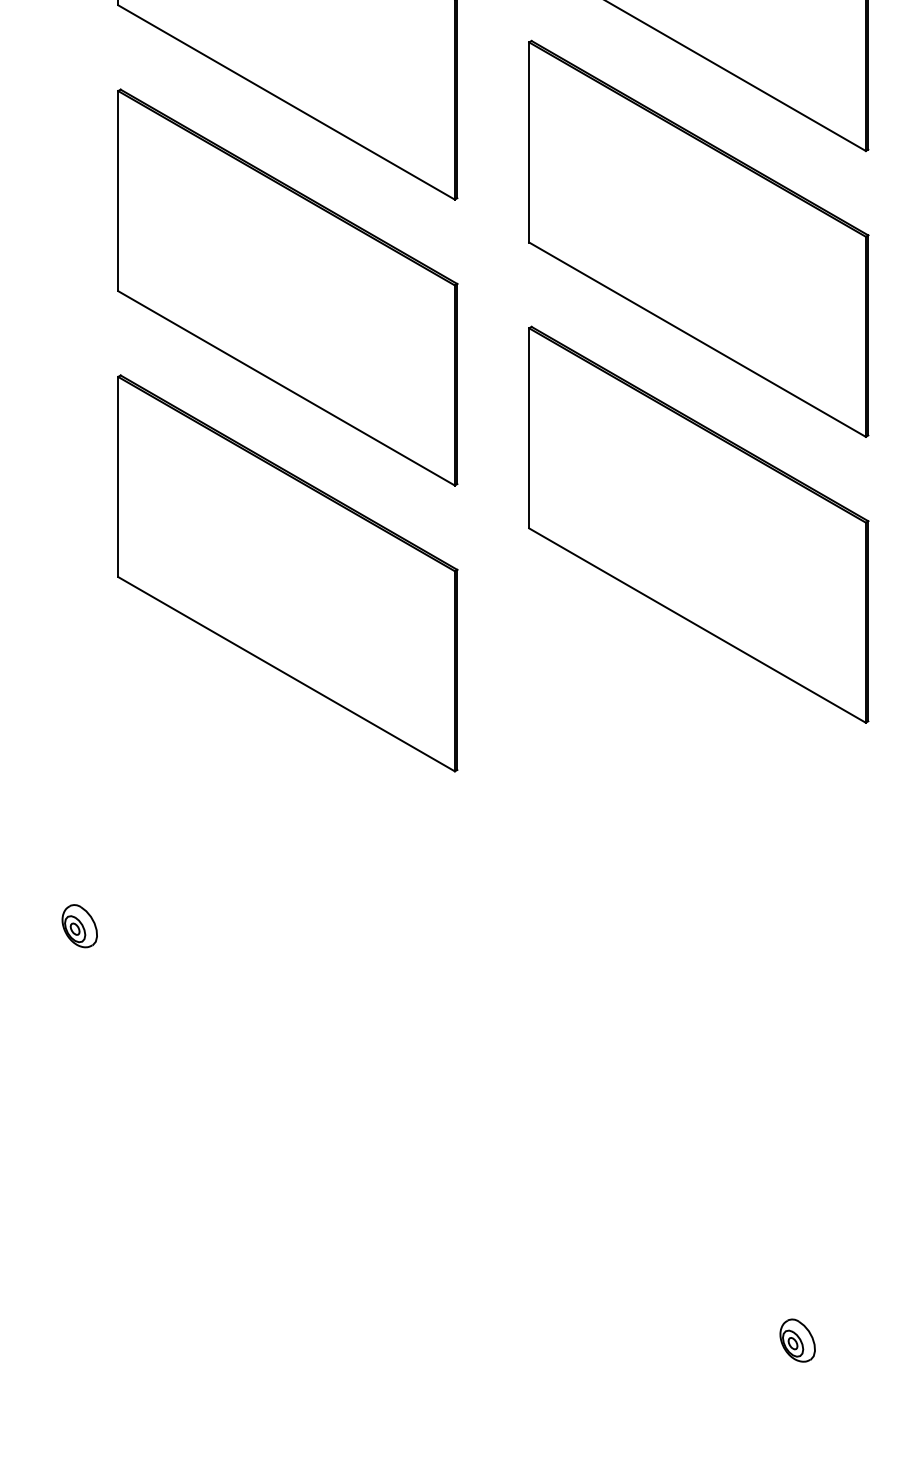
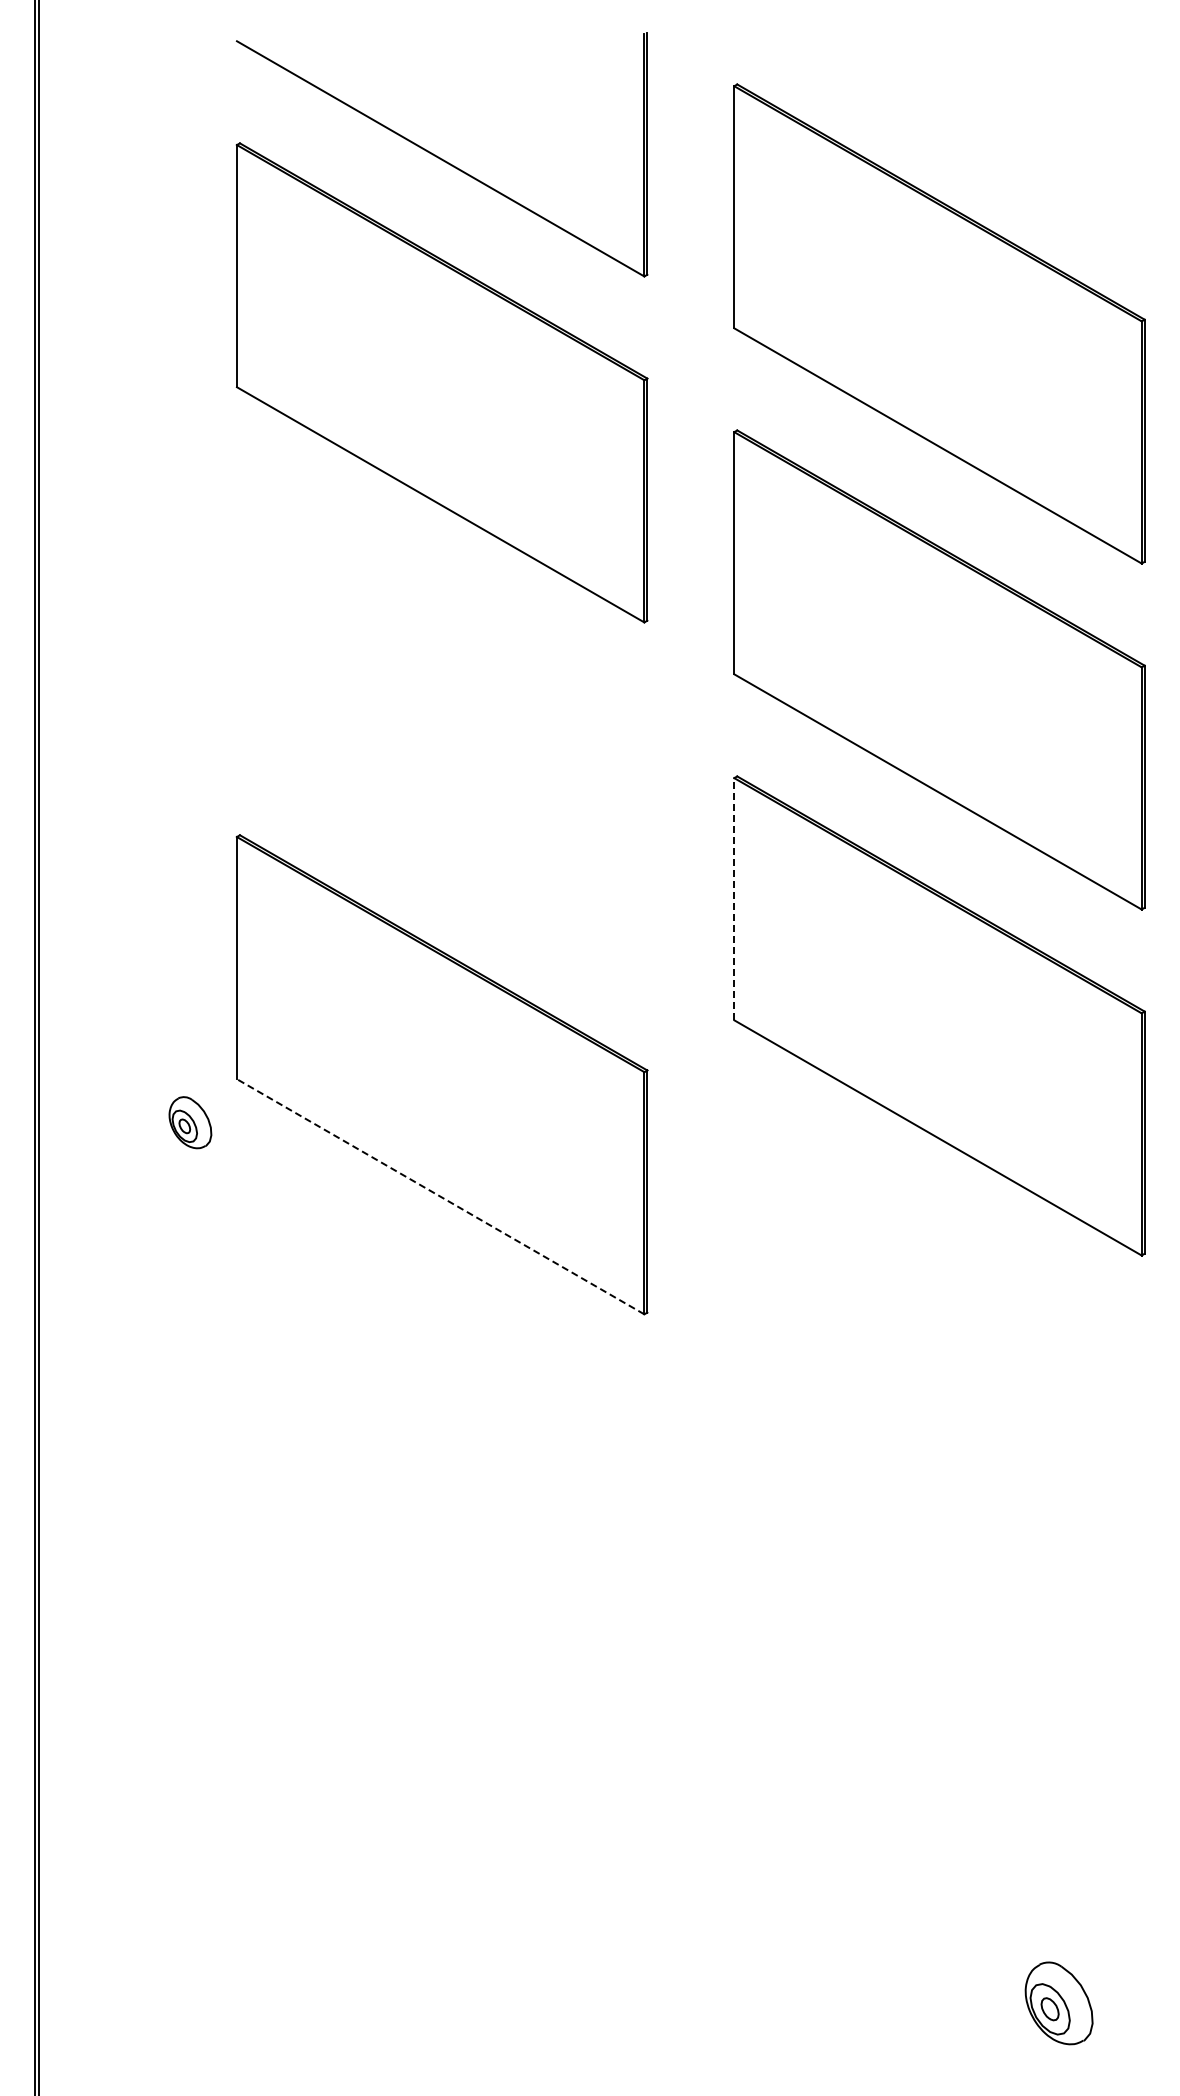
part: (287, 287) -> (441, 728), removed
line: (529, 427) -> (734, 898), solid -> dashed
line: (286, 673) -> (440, 1196), solid -> dashed
part: (79, 926) -> (190, 1122), moved
part: (797, 1339) -> (1059, 2002), size x1.6

